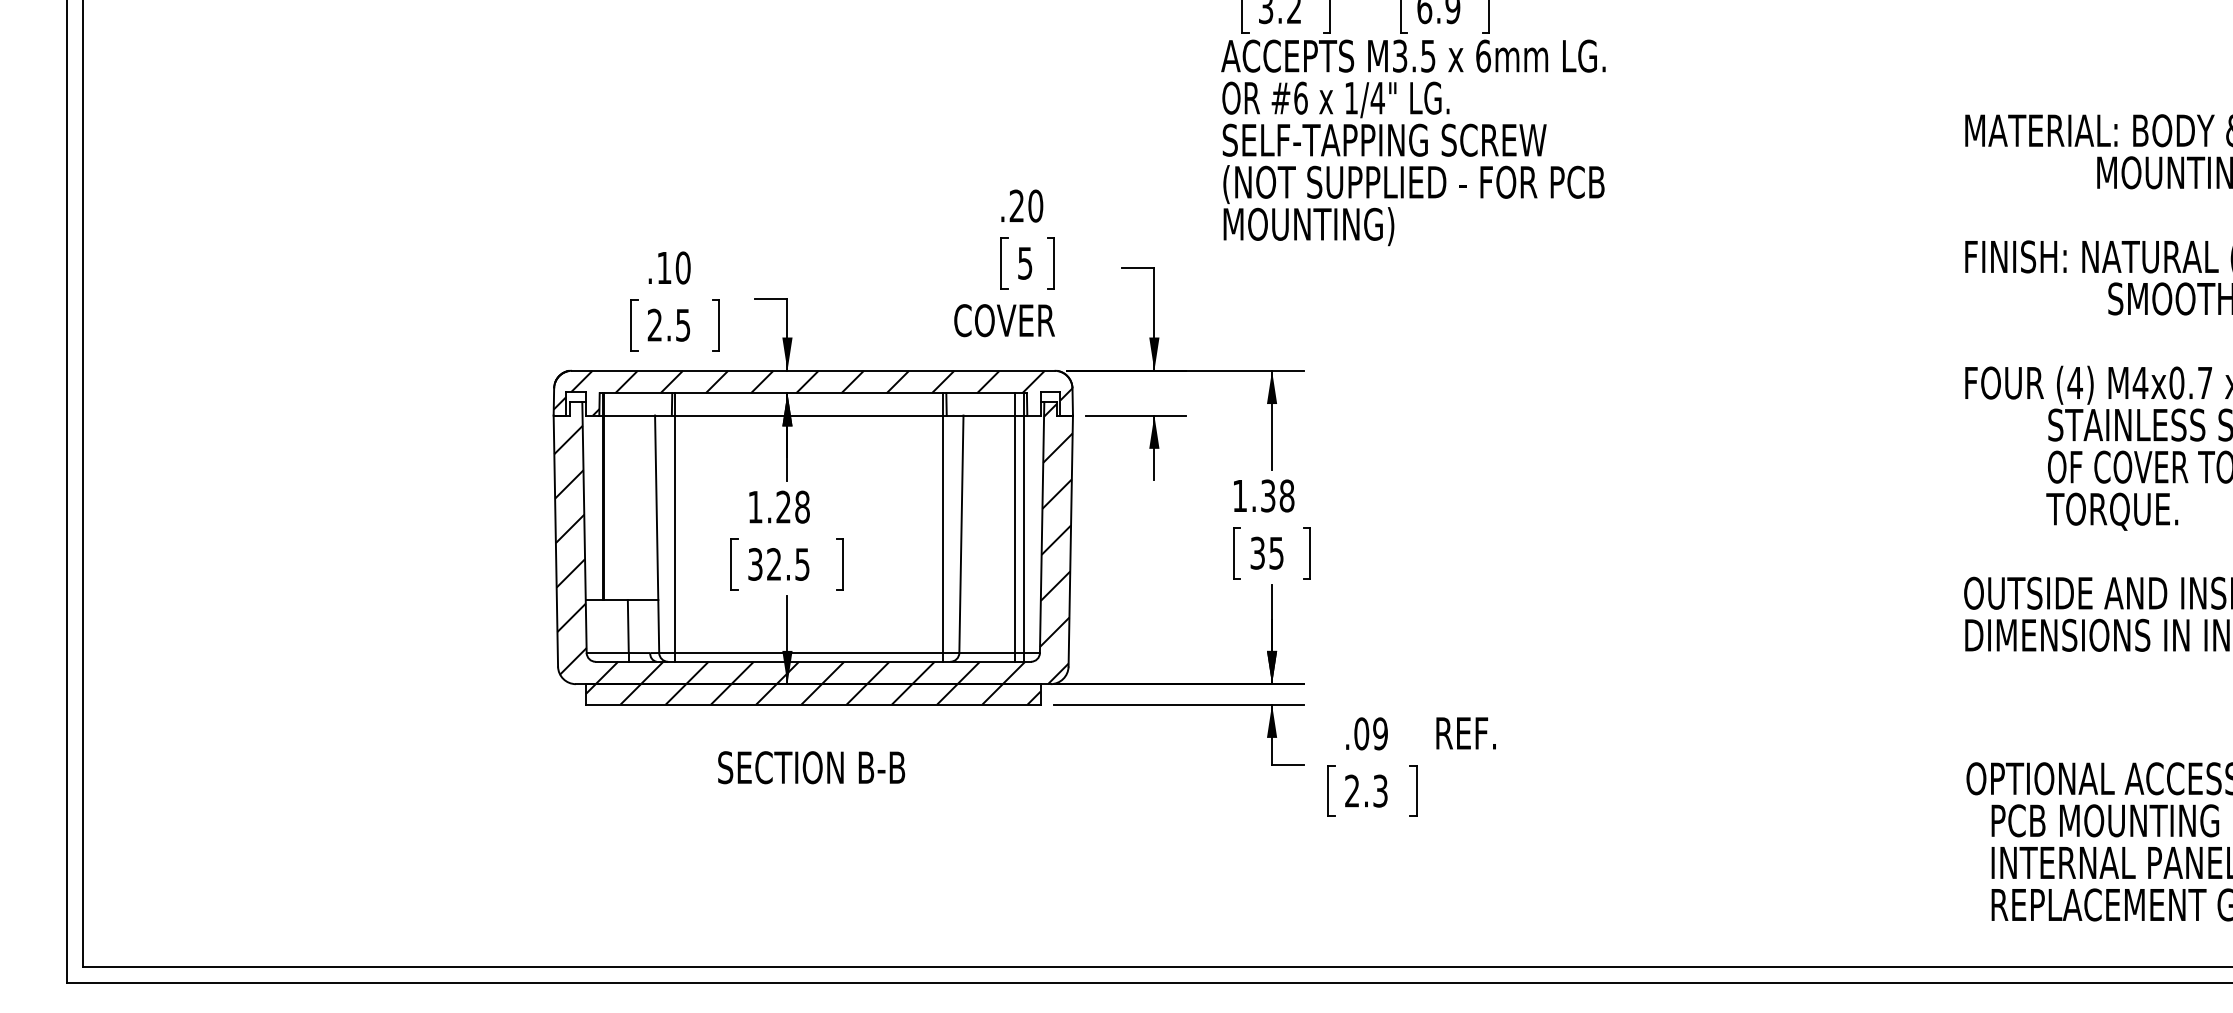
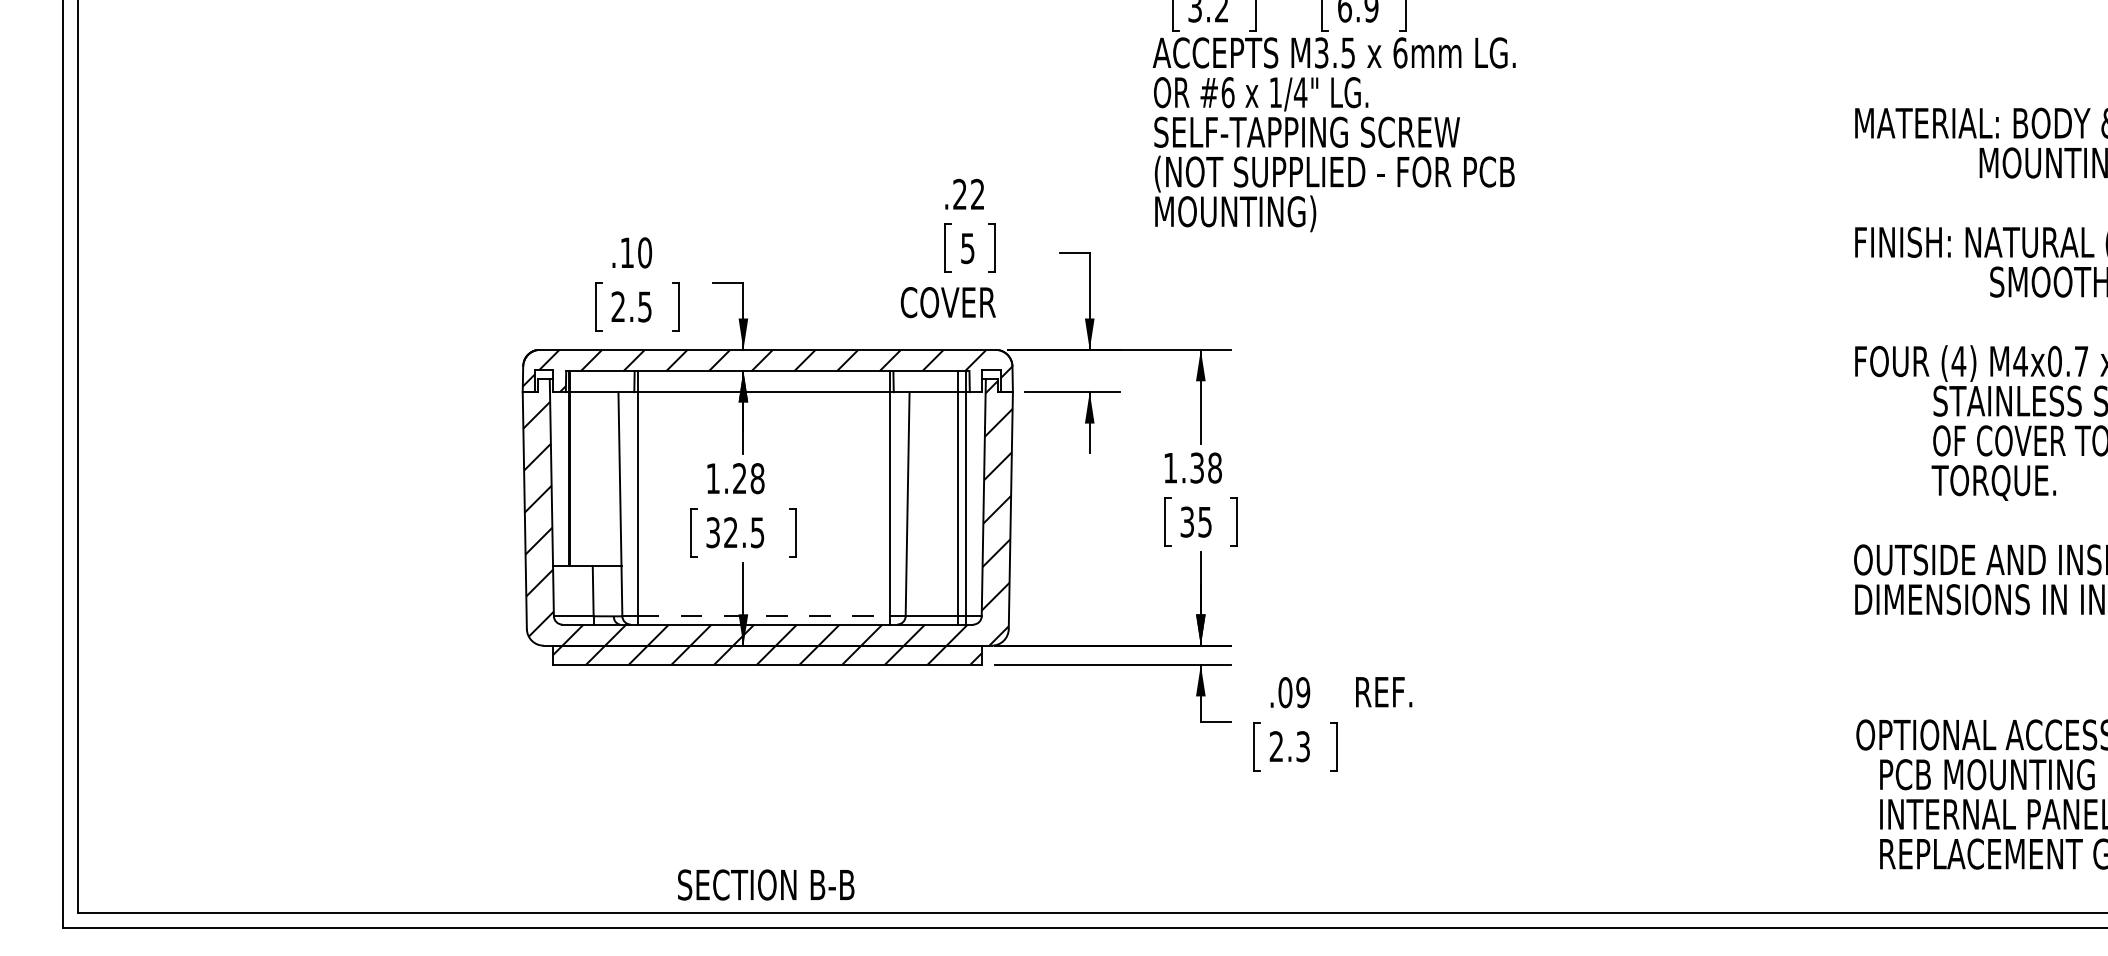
text: (1035, 205) -> (977, 193), .20 -> .22
line: (809, 652) -> (764, 615), solid -> dashed
text: (811, 767) -> (766, 884), moved

